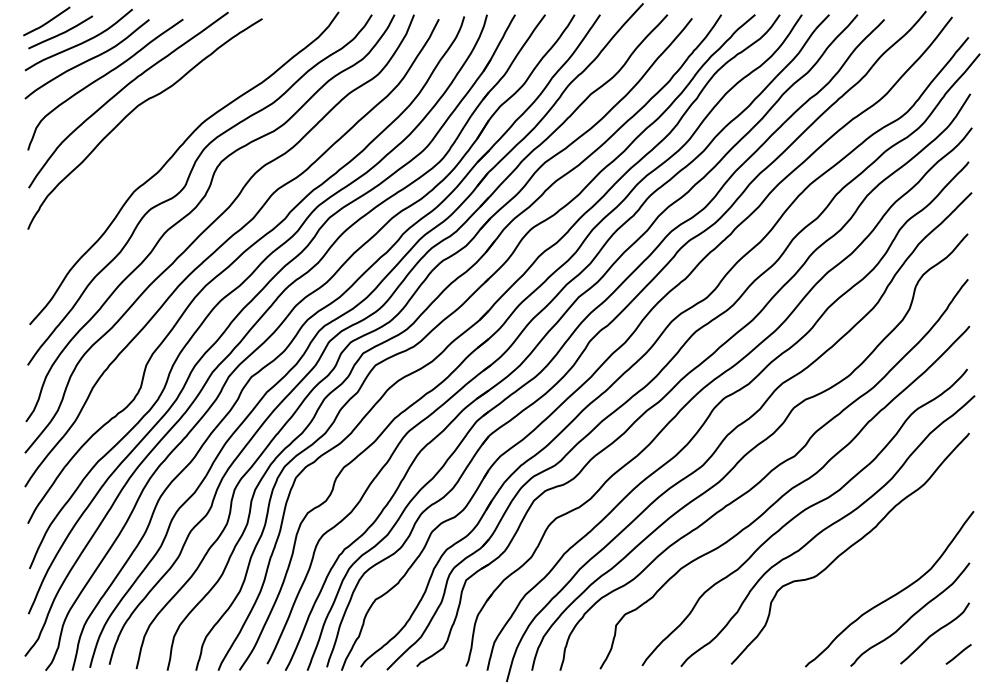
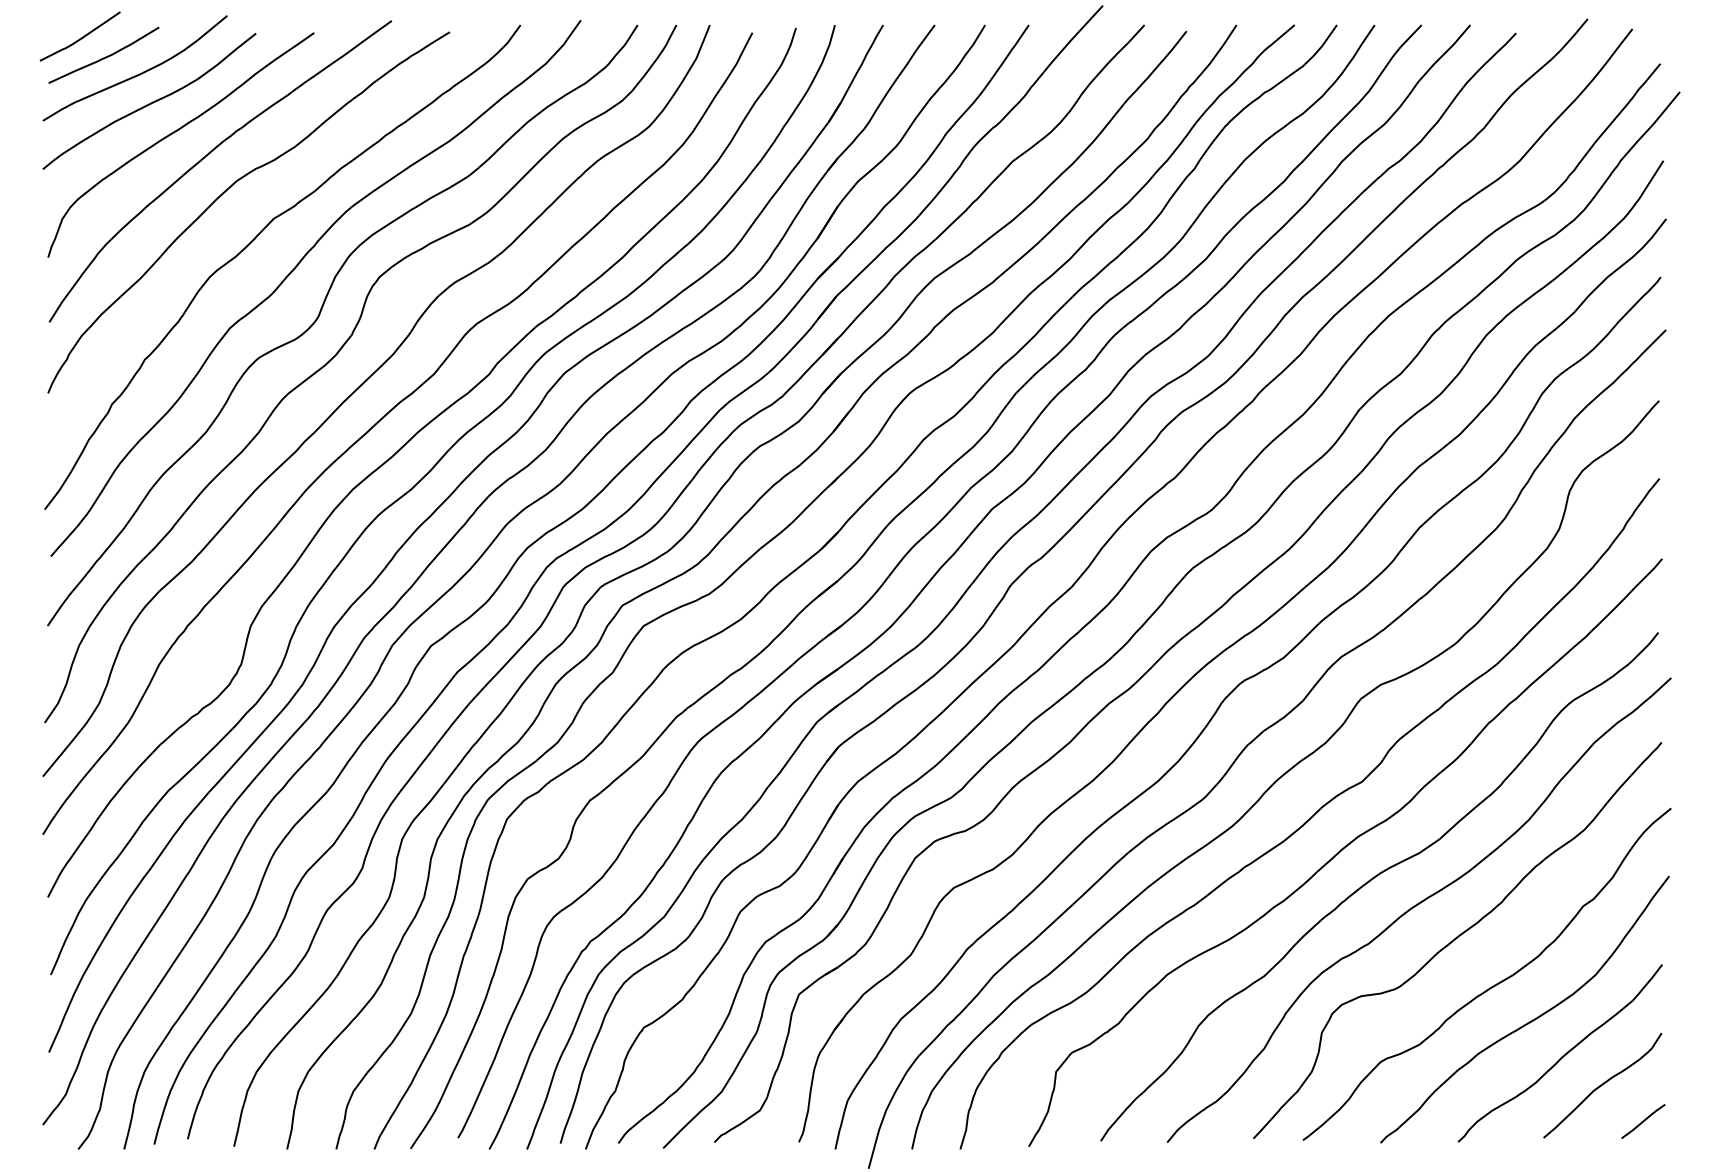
curve: (149, 139) -> (256, 238), added
curve: (872, 573) -> (1495, 982), added

